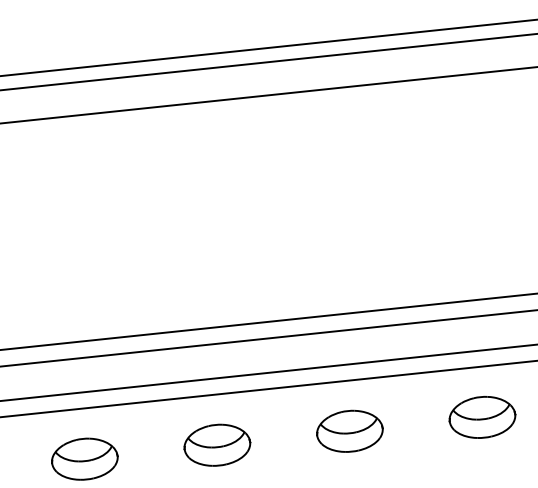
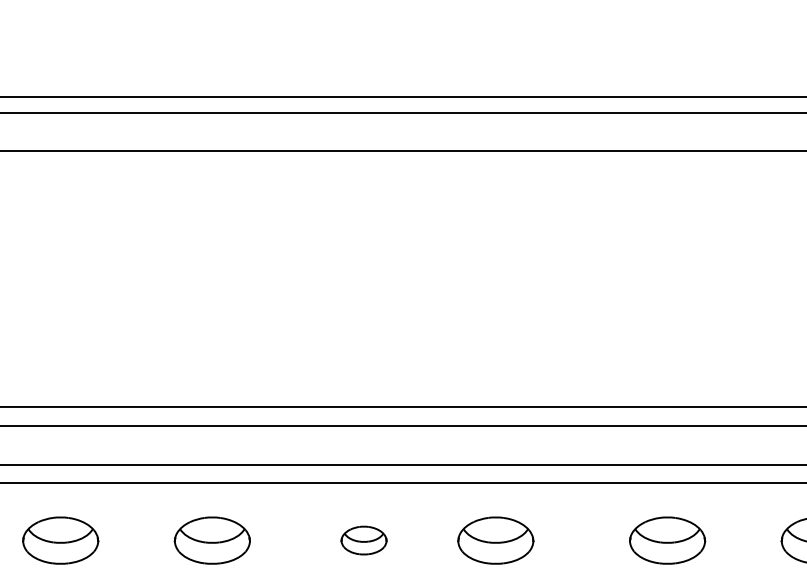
part: (482, 417) -> (495, 540), moved
part: (349, 431) -> (363, 540), size x0.6

